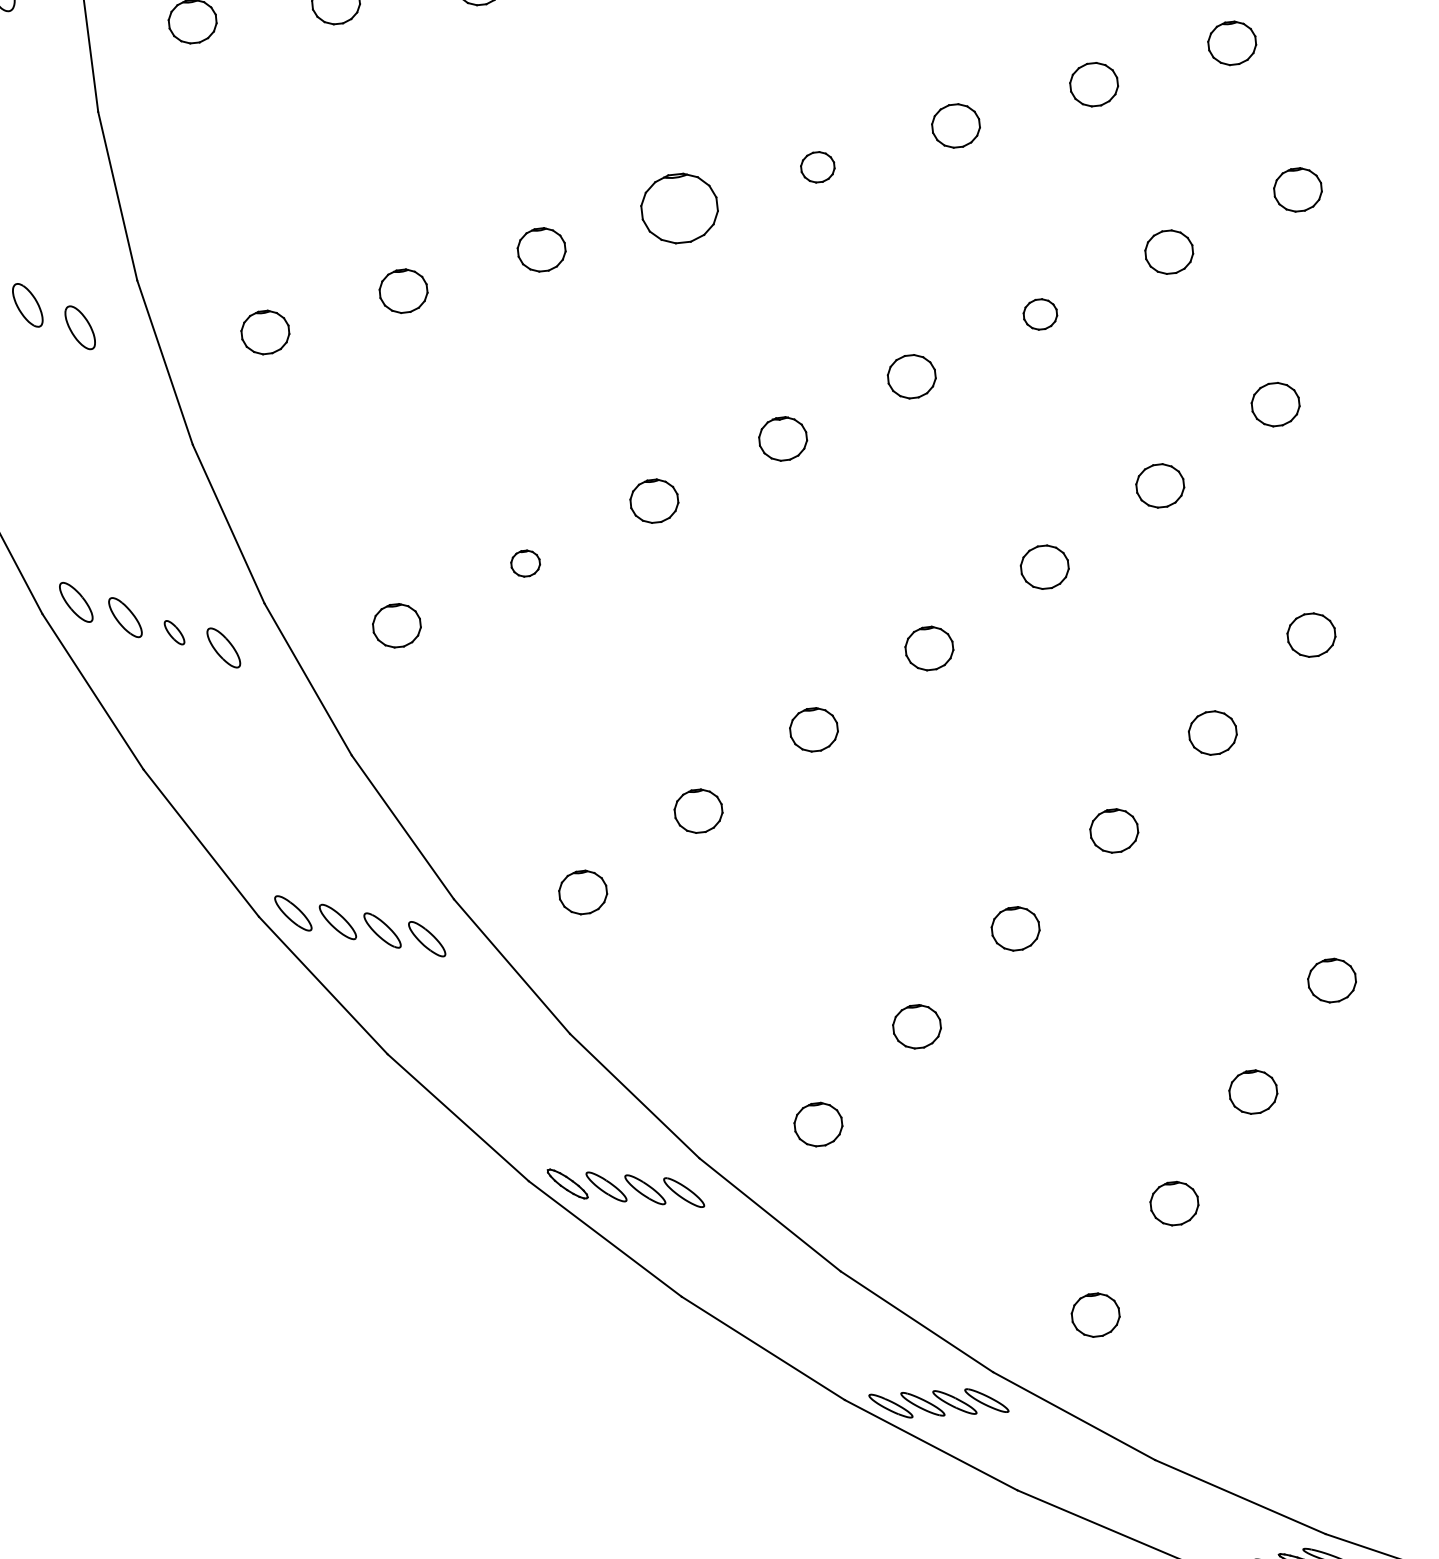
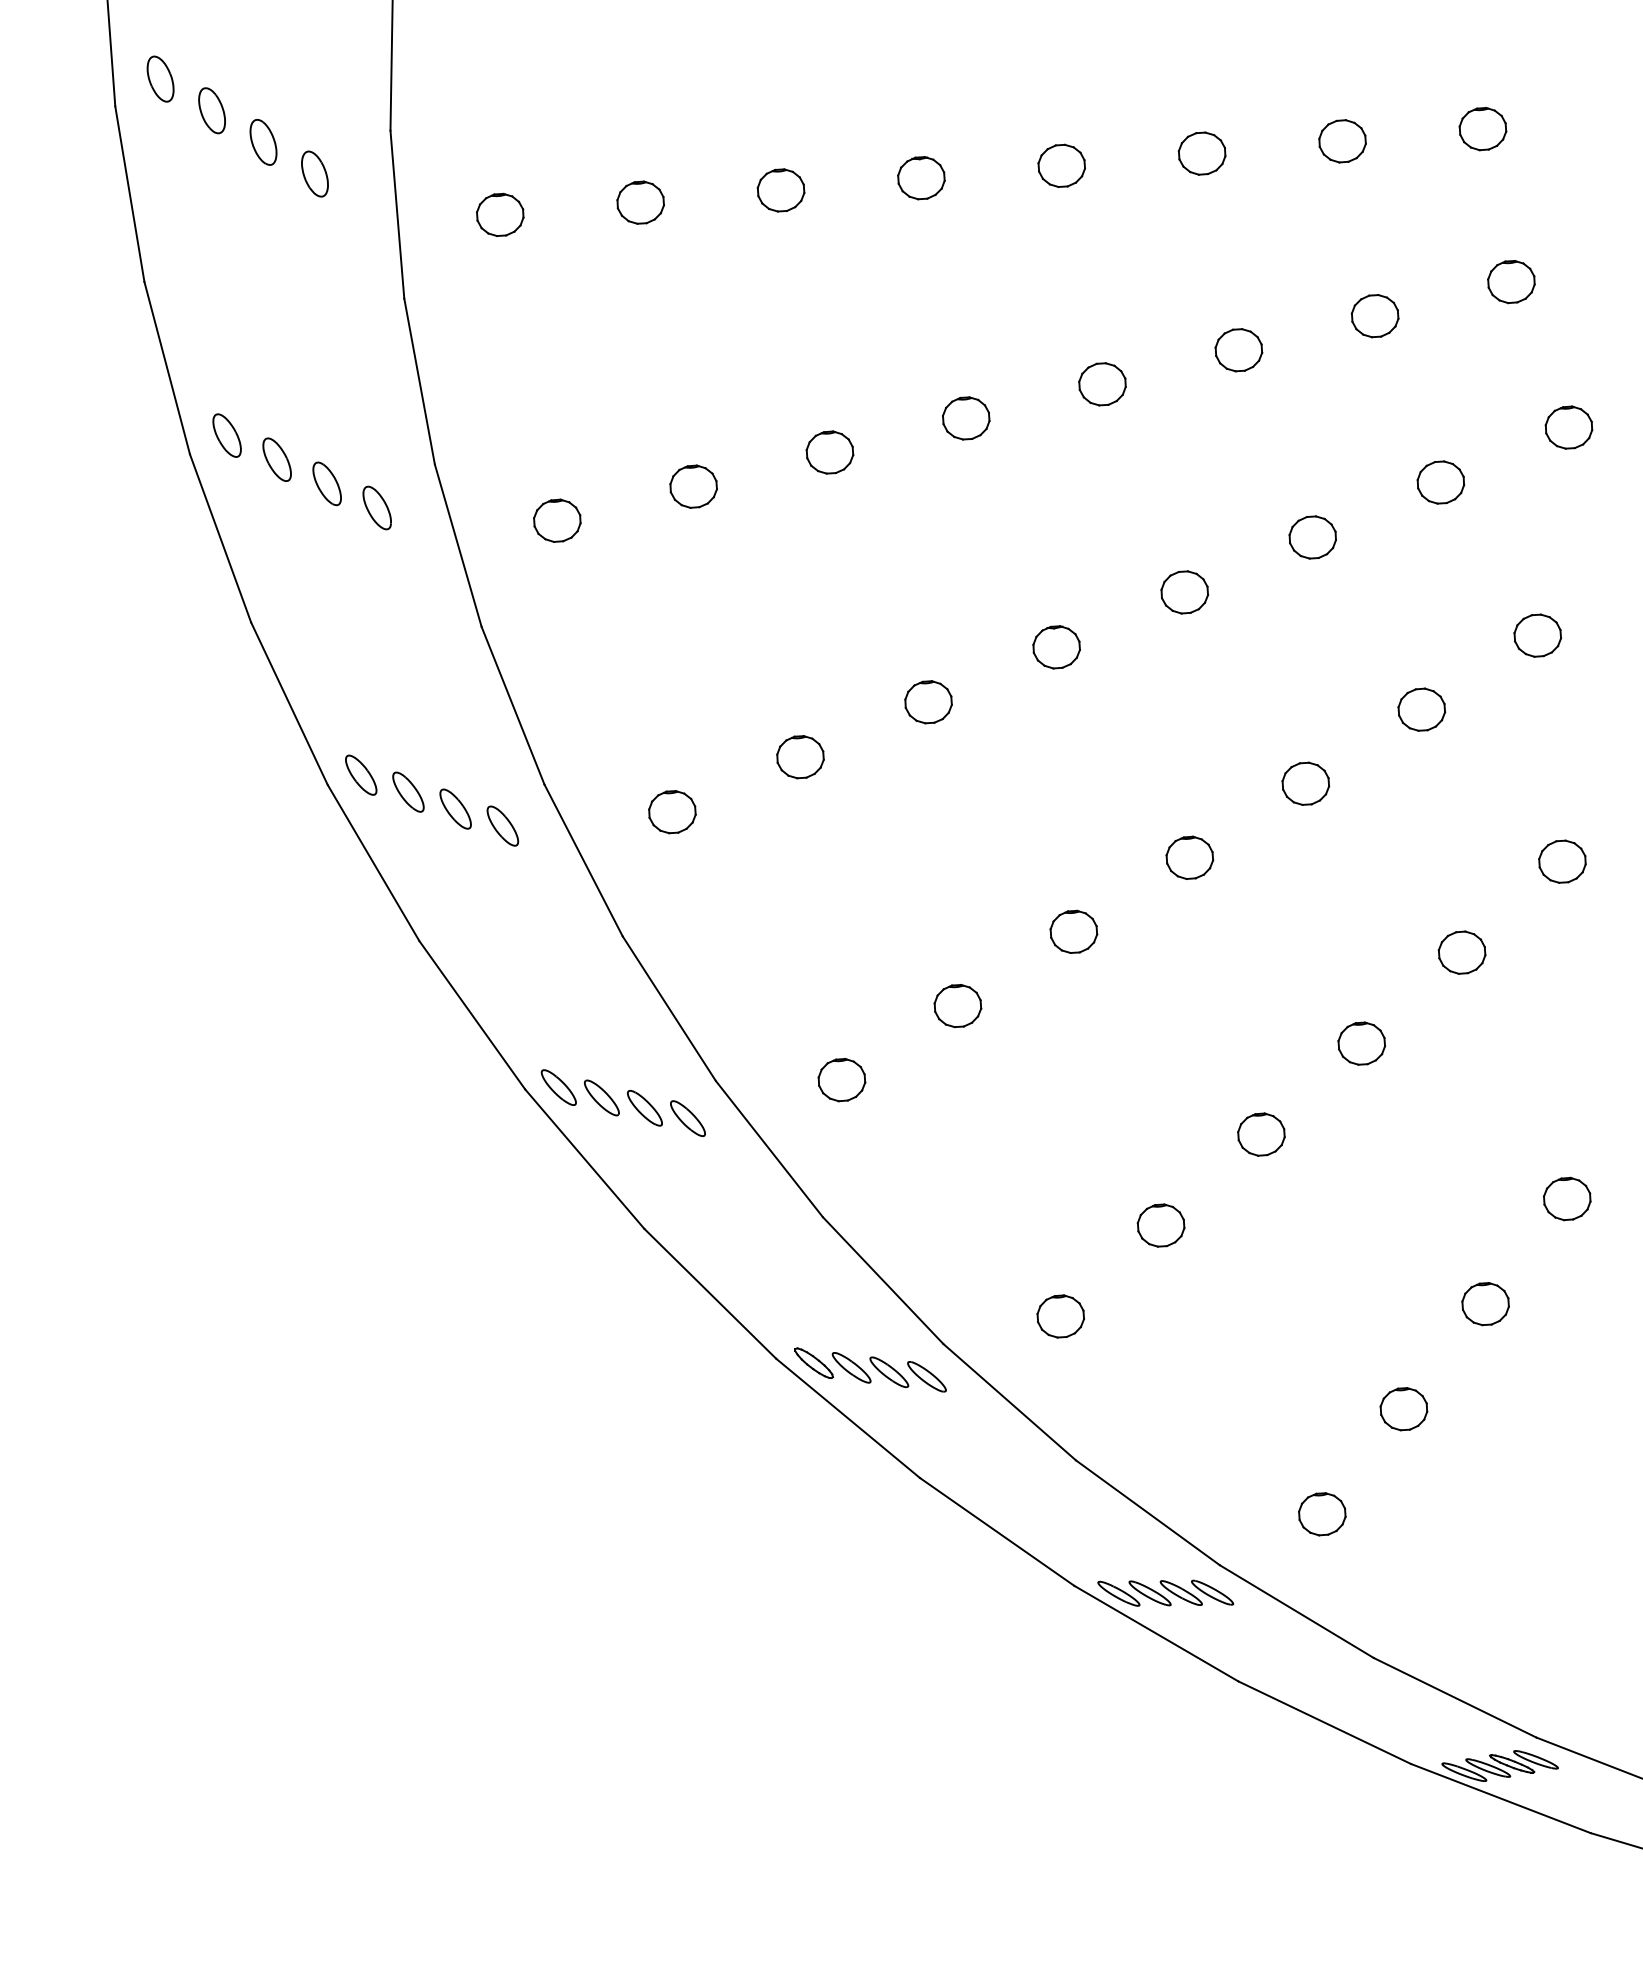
part: (817, 167) -> (1102, 384), size x1.43
part: (680, 208) -> (966, 418), size x0.62
part: (1040, 314) -> (1312, 537), size x1.43
part: (525, 563) -> (800, 757), size x1.67
part: (174, 632) -> (455, 808), size x1.67

